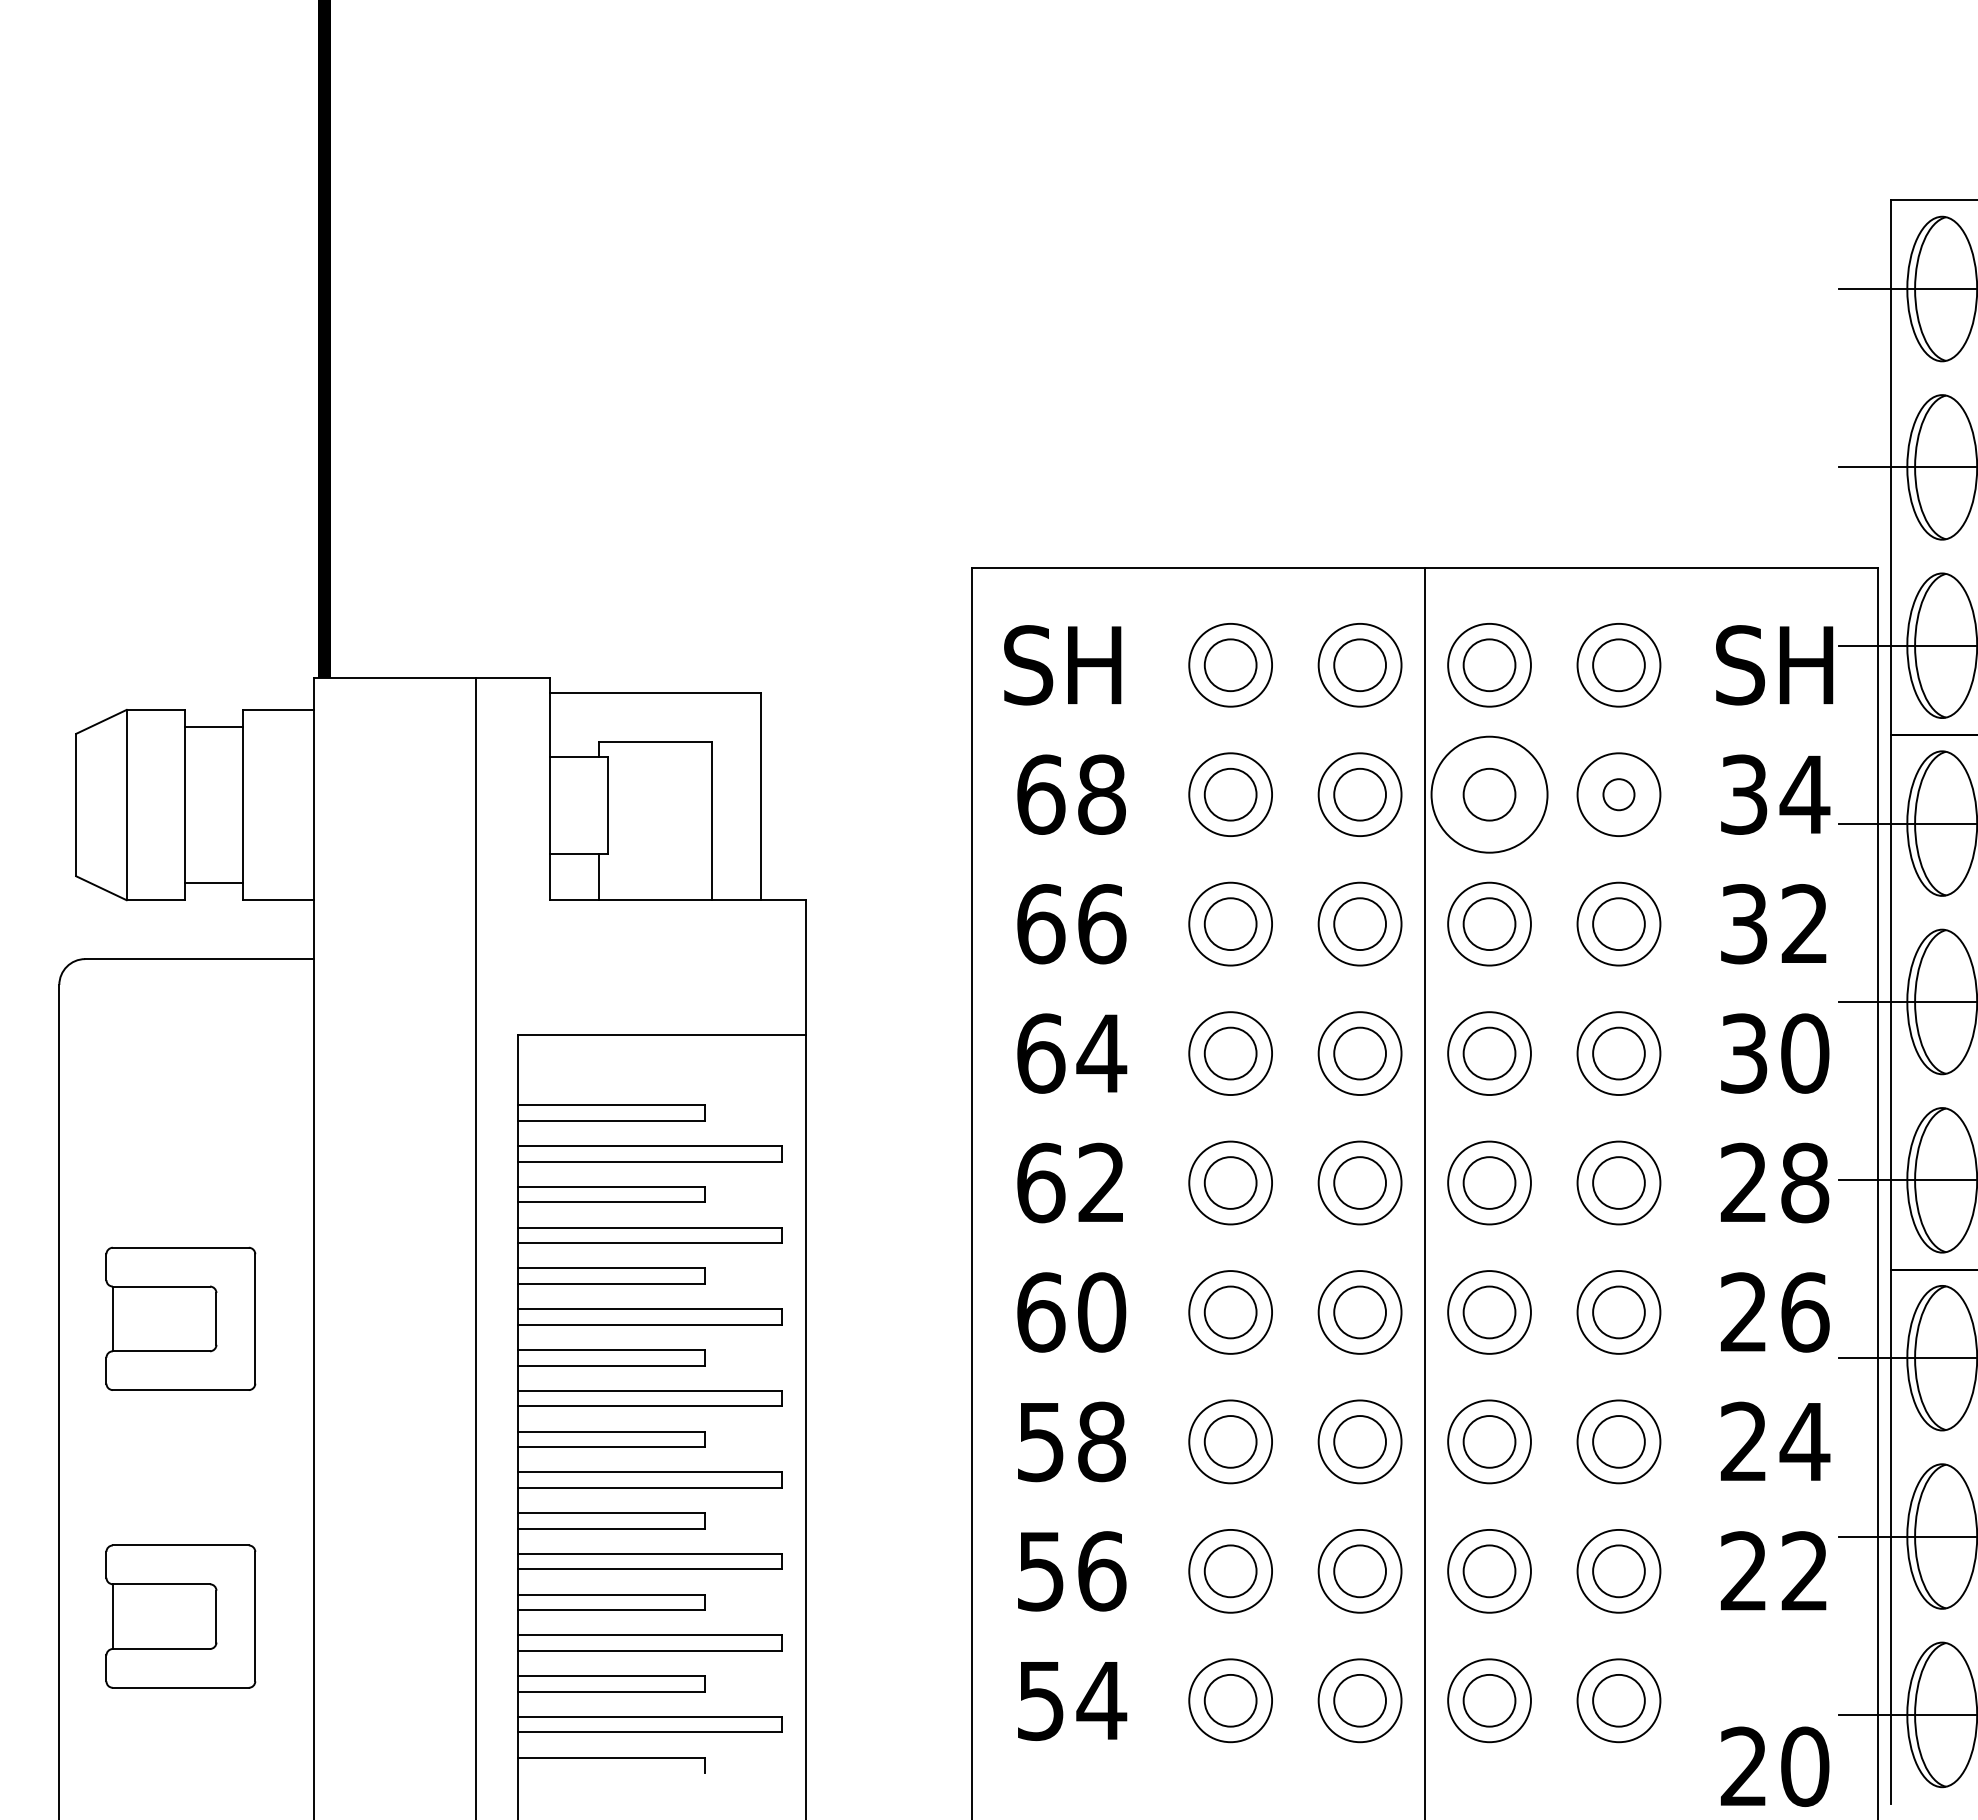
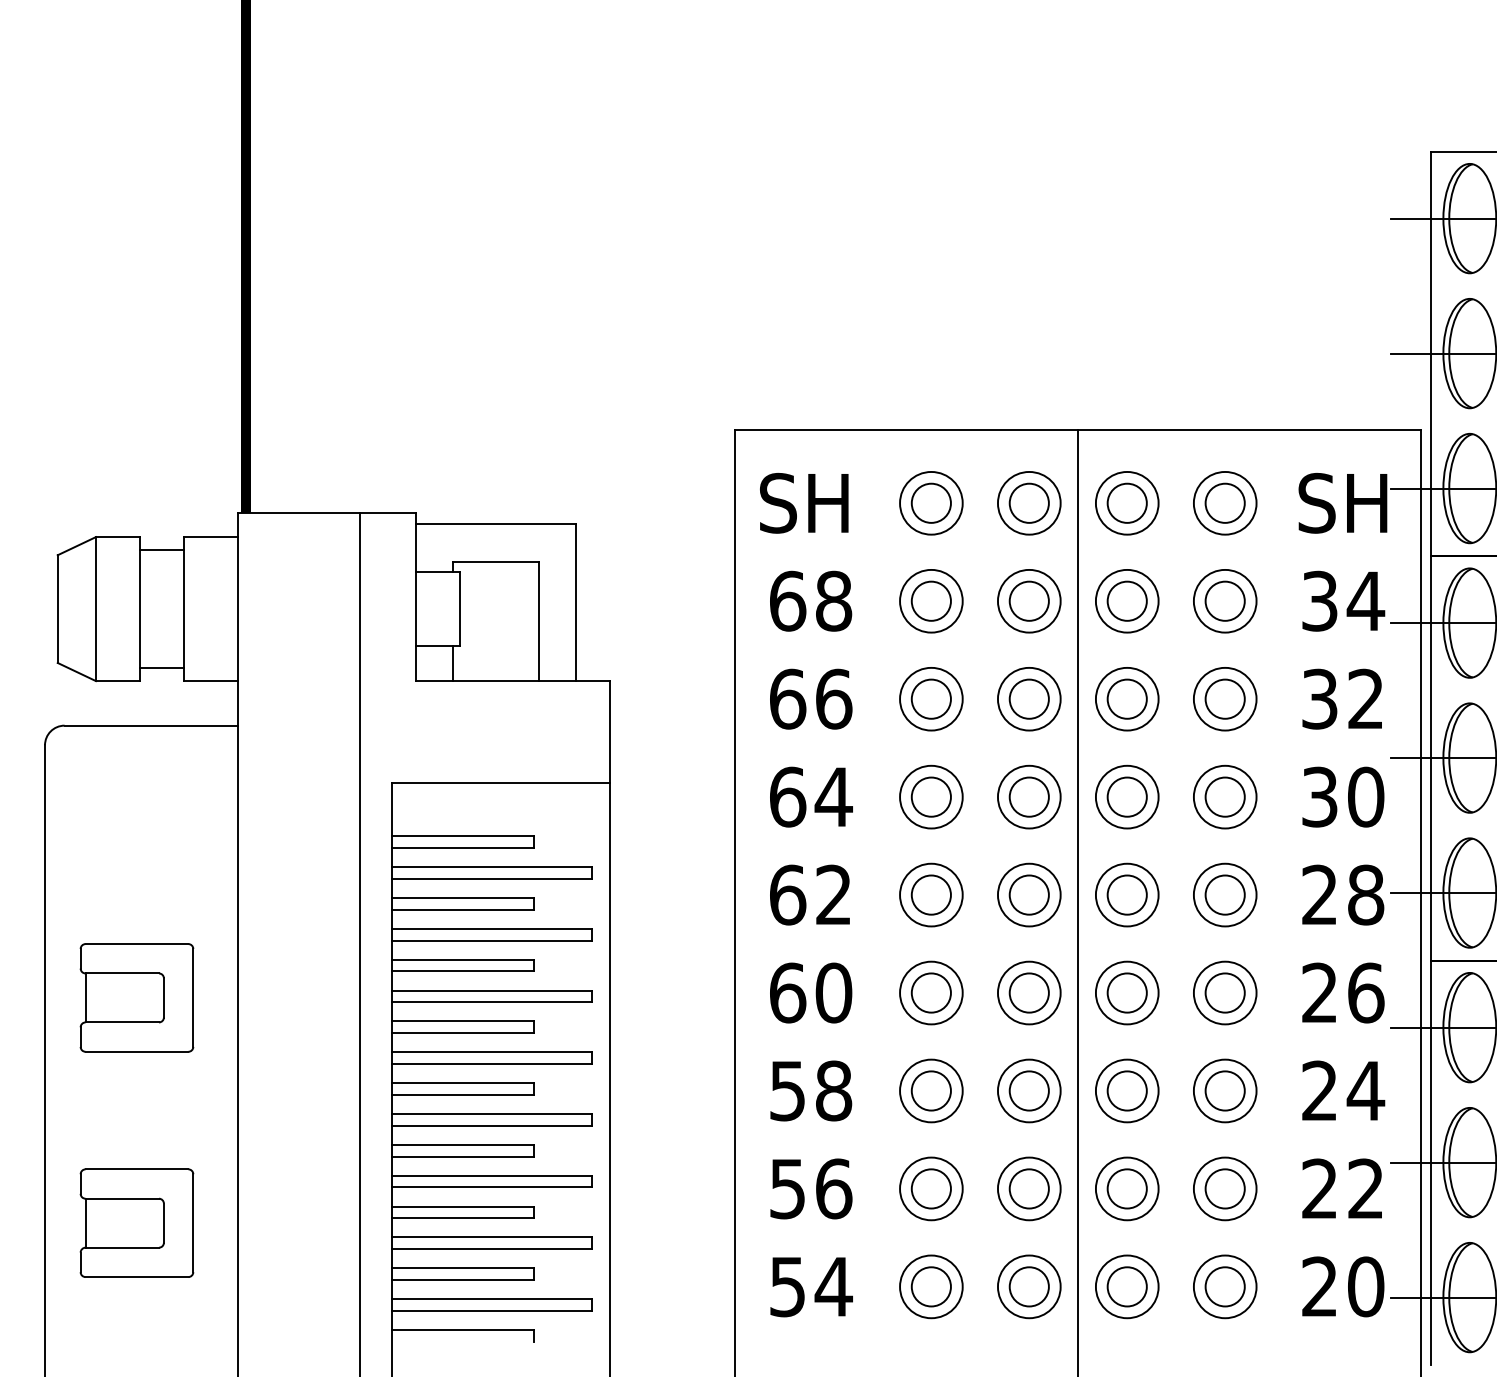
circle: (1489, 794) -> (1127, 601), size x0.71
circle: (1618, 794) -> (1224, 601), size x1.67
text: (1775, 1766) -> (1343, 1286), moved

